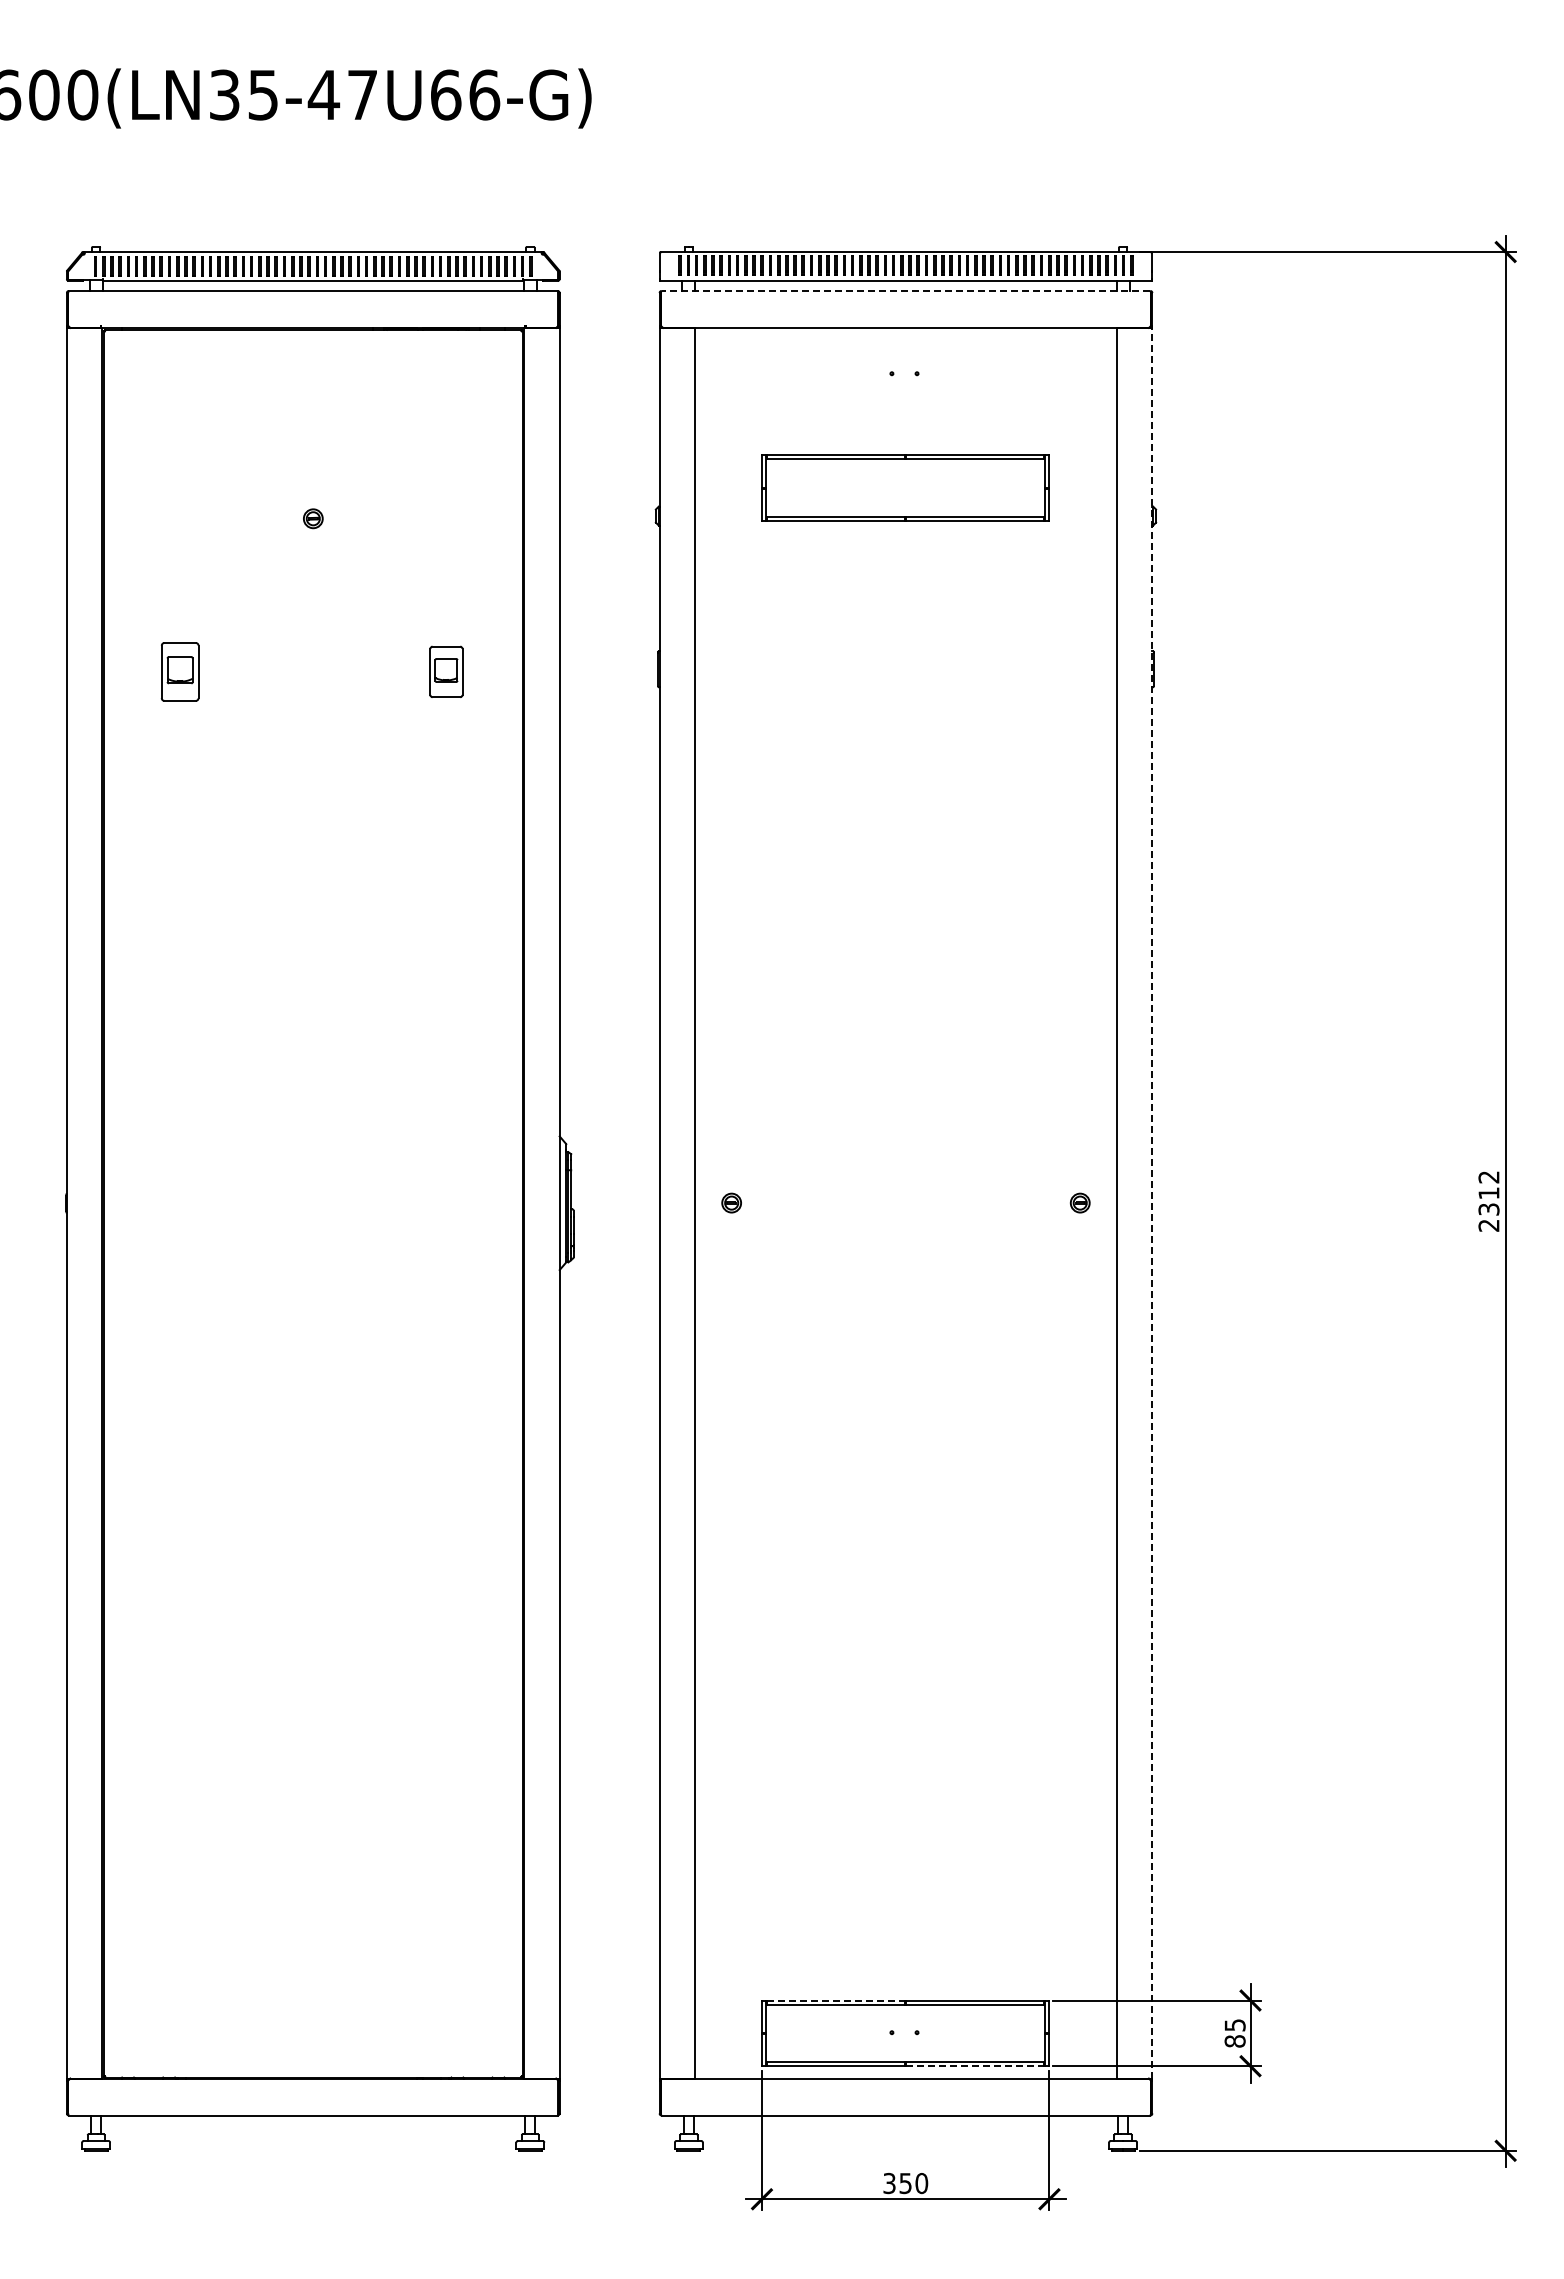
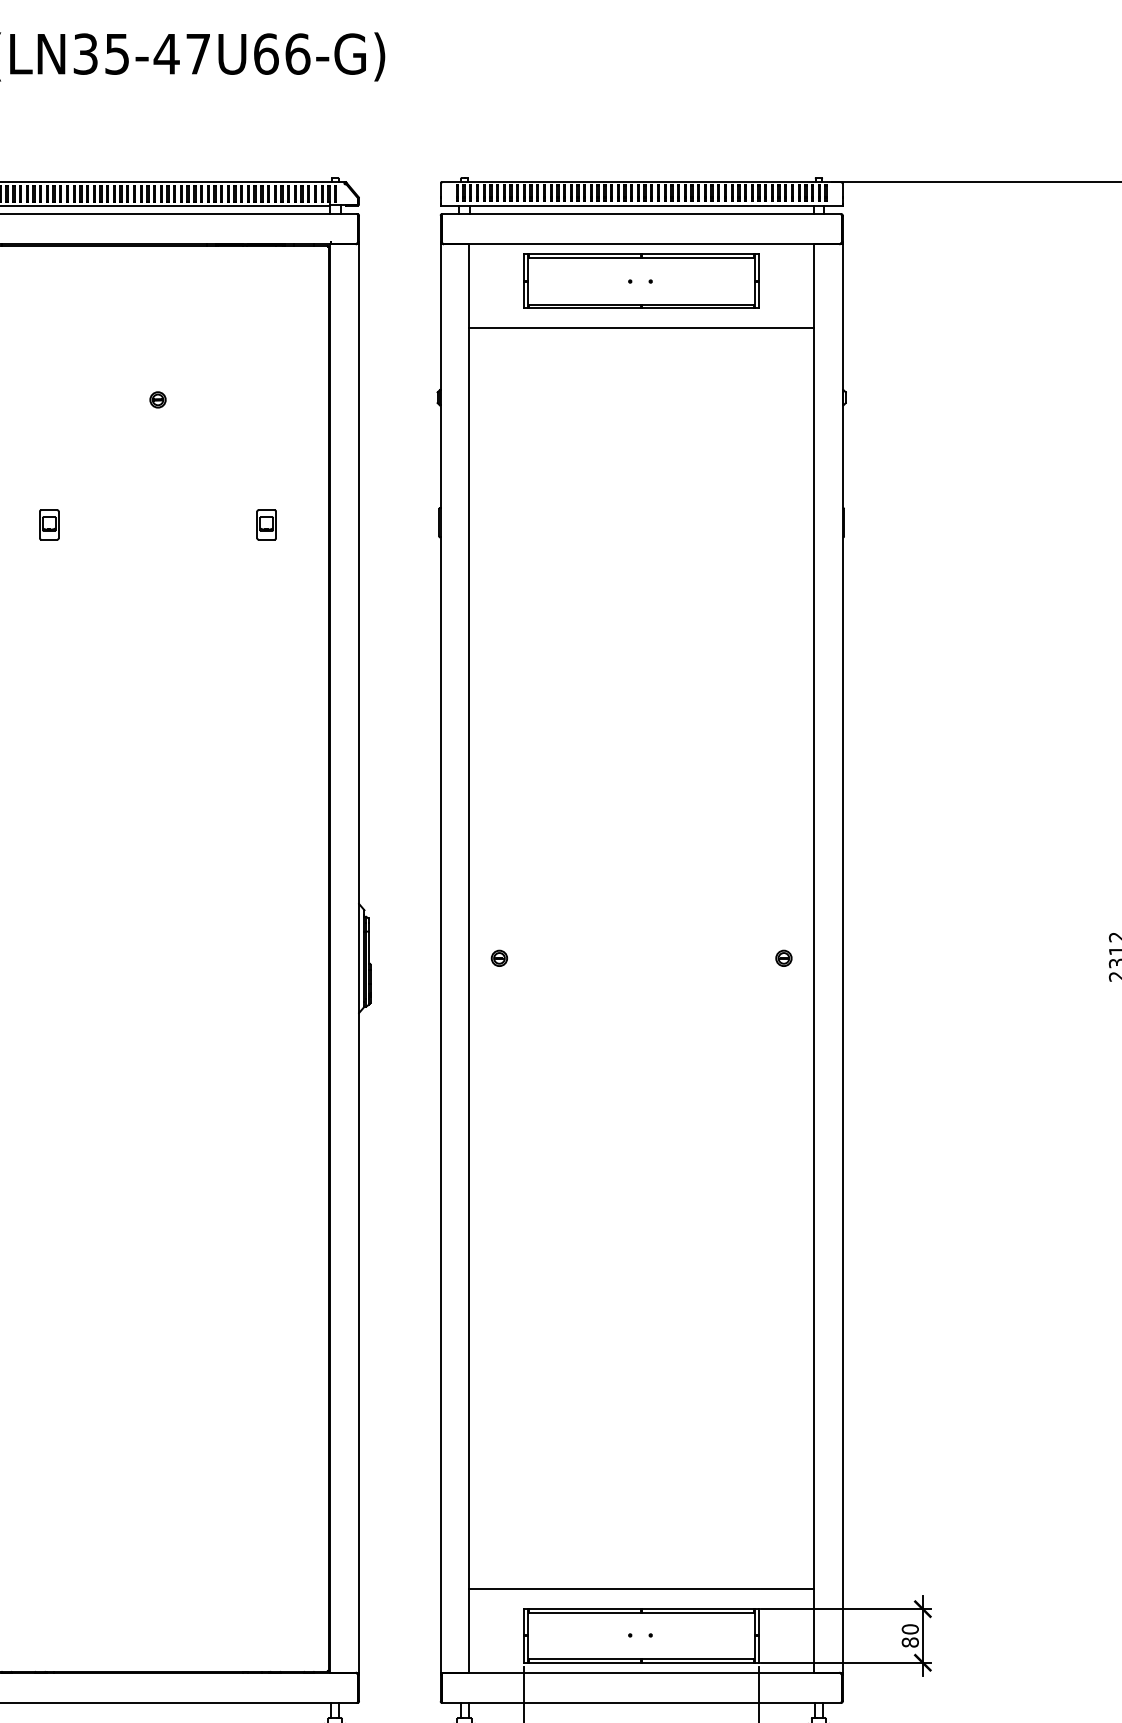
line: (905, 291) -> (641, 214), dashed -> solid
line: (905, 430) -> (641, 327), added
part: (905, 487) -> (641, 280), moved
part: (179, 671) -> (48, 524), size x0.62
part: (446, 671) -> (266, 524), size x0.71
line: (1152, 1202) -> (842, 957), dashed -> solid
line: (905, 1975) -> (641, 1588), added
line: (836, 2000) -> (585, 1609), dashed -> solid
text: (1234, 2025) -> (909, 1629), 85 -> 80
line: (975, 2066) -> (698, 1663), dashed -> solid

